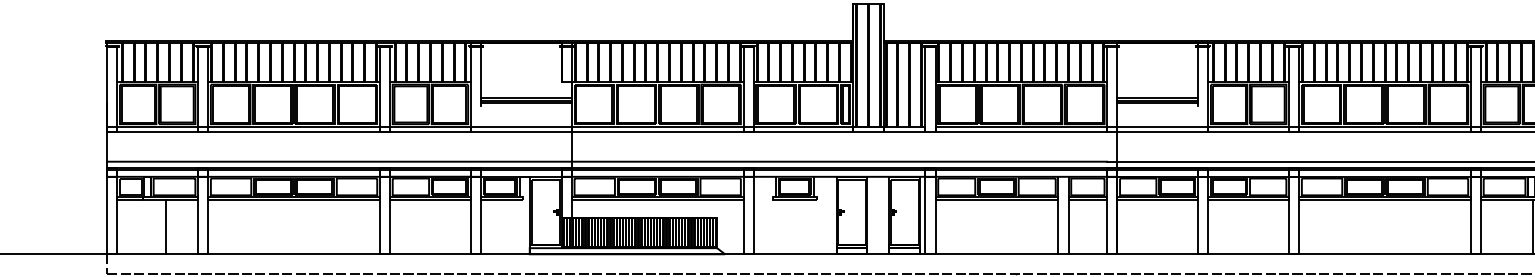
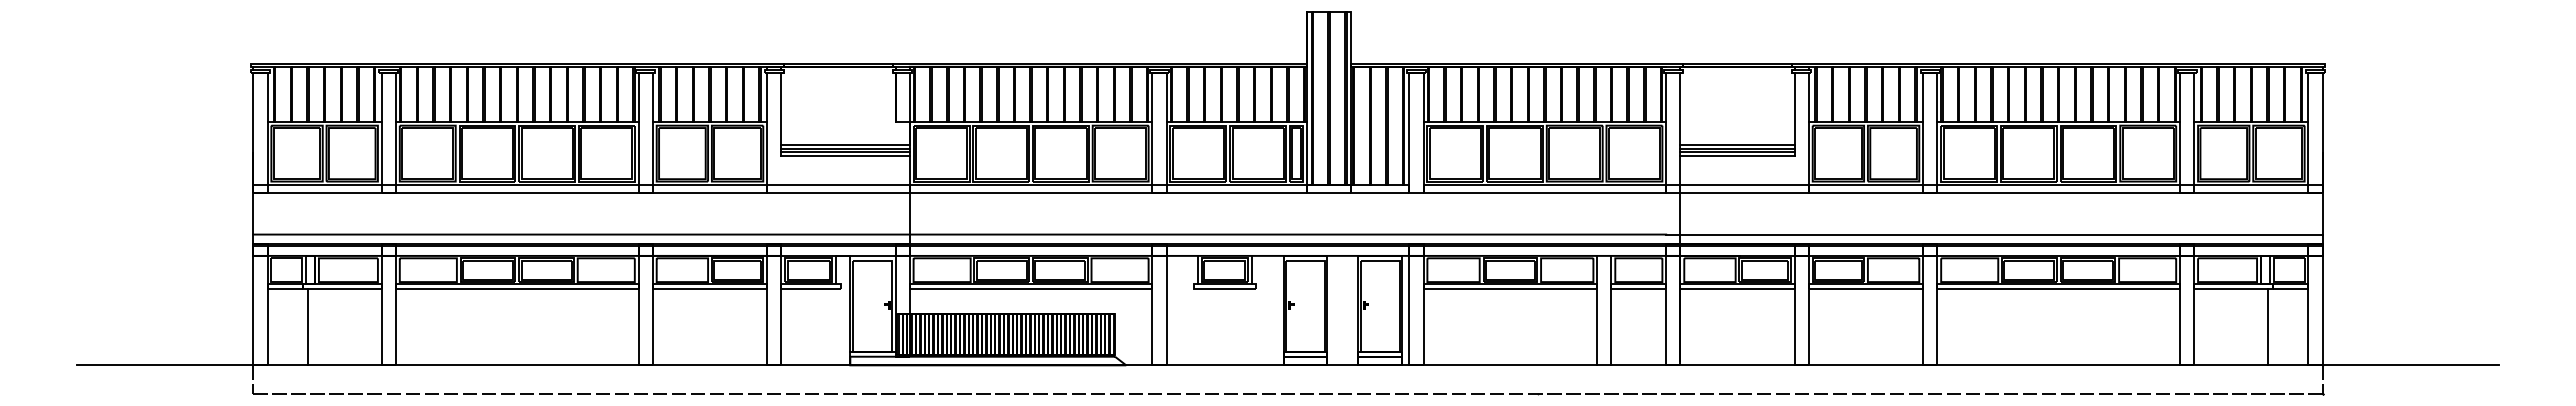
line: (526, 106) -> (845, 156), added
line: (1157, 106) -> (1737, 156), added
line: (166, 227) -> (308, 327), moved

